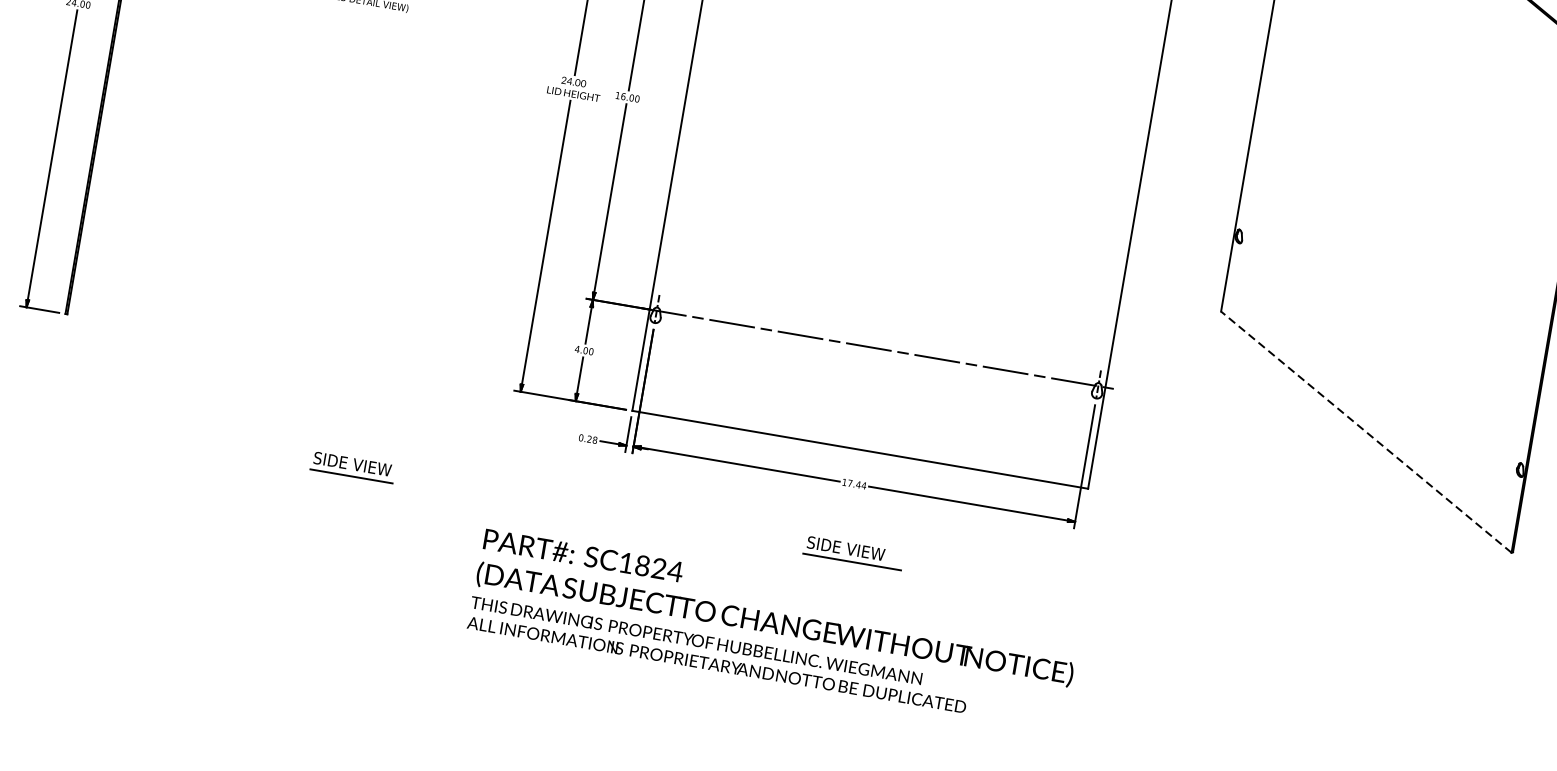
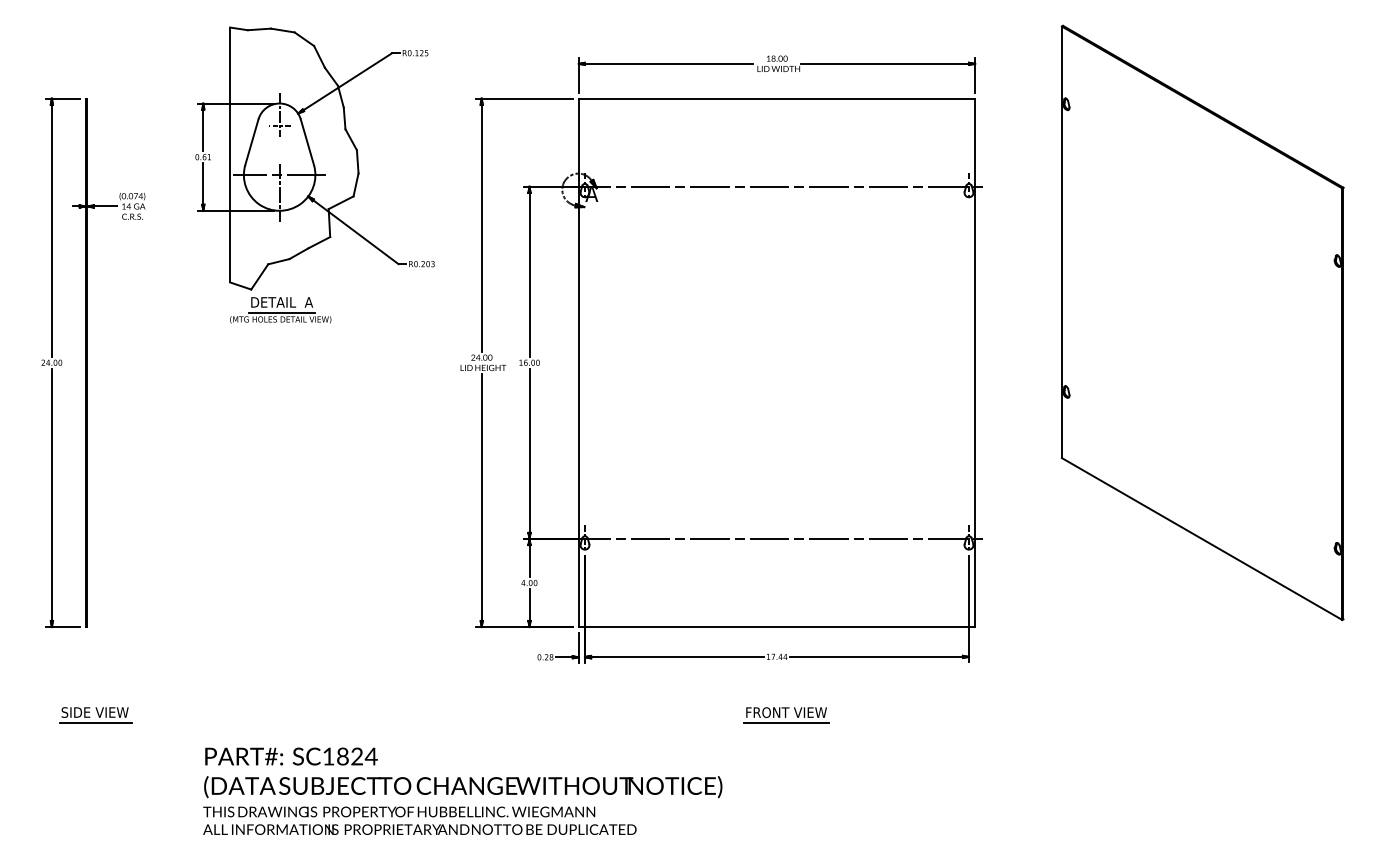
line: (1366, 432) -> (1202, 539), dashed -> solid
part: (352, 467) -> (95, 715), moved
text: (853, 549) -> (785, 712), SIDE VIEW -> FRONT VIEW
text: (773, 628) -> (462, 790), moved

